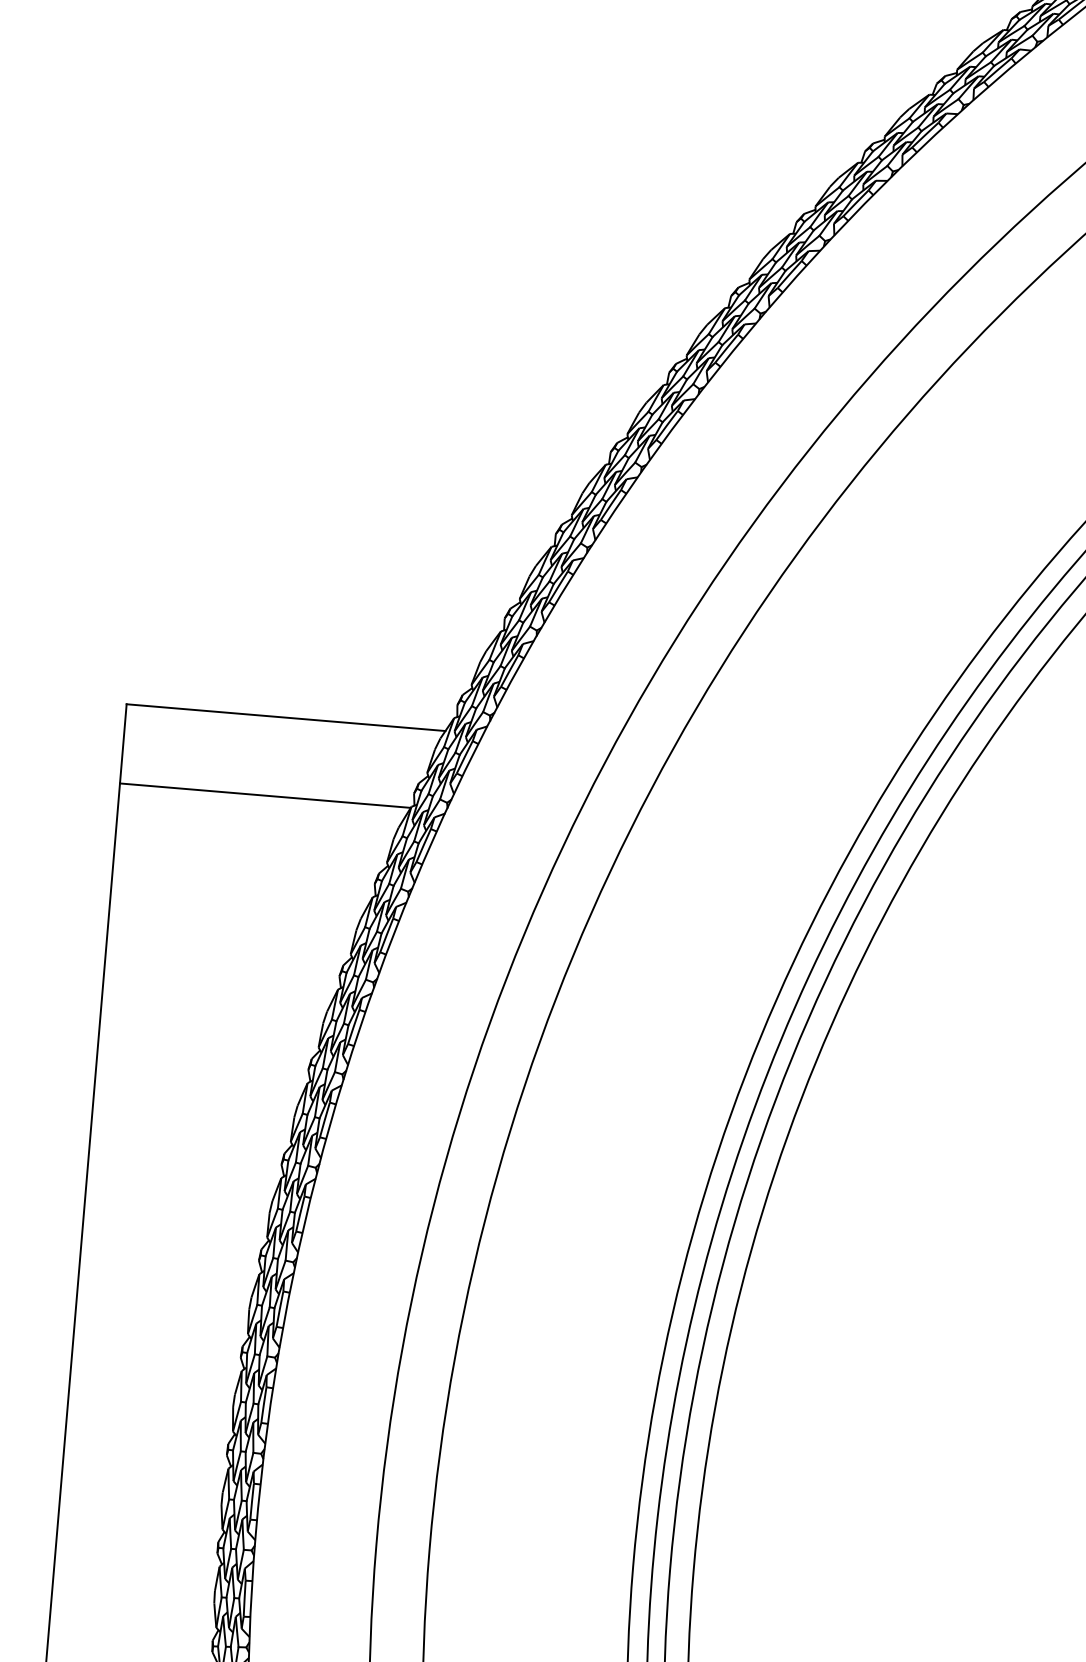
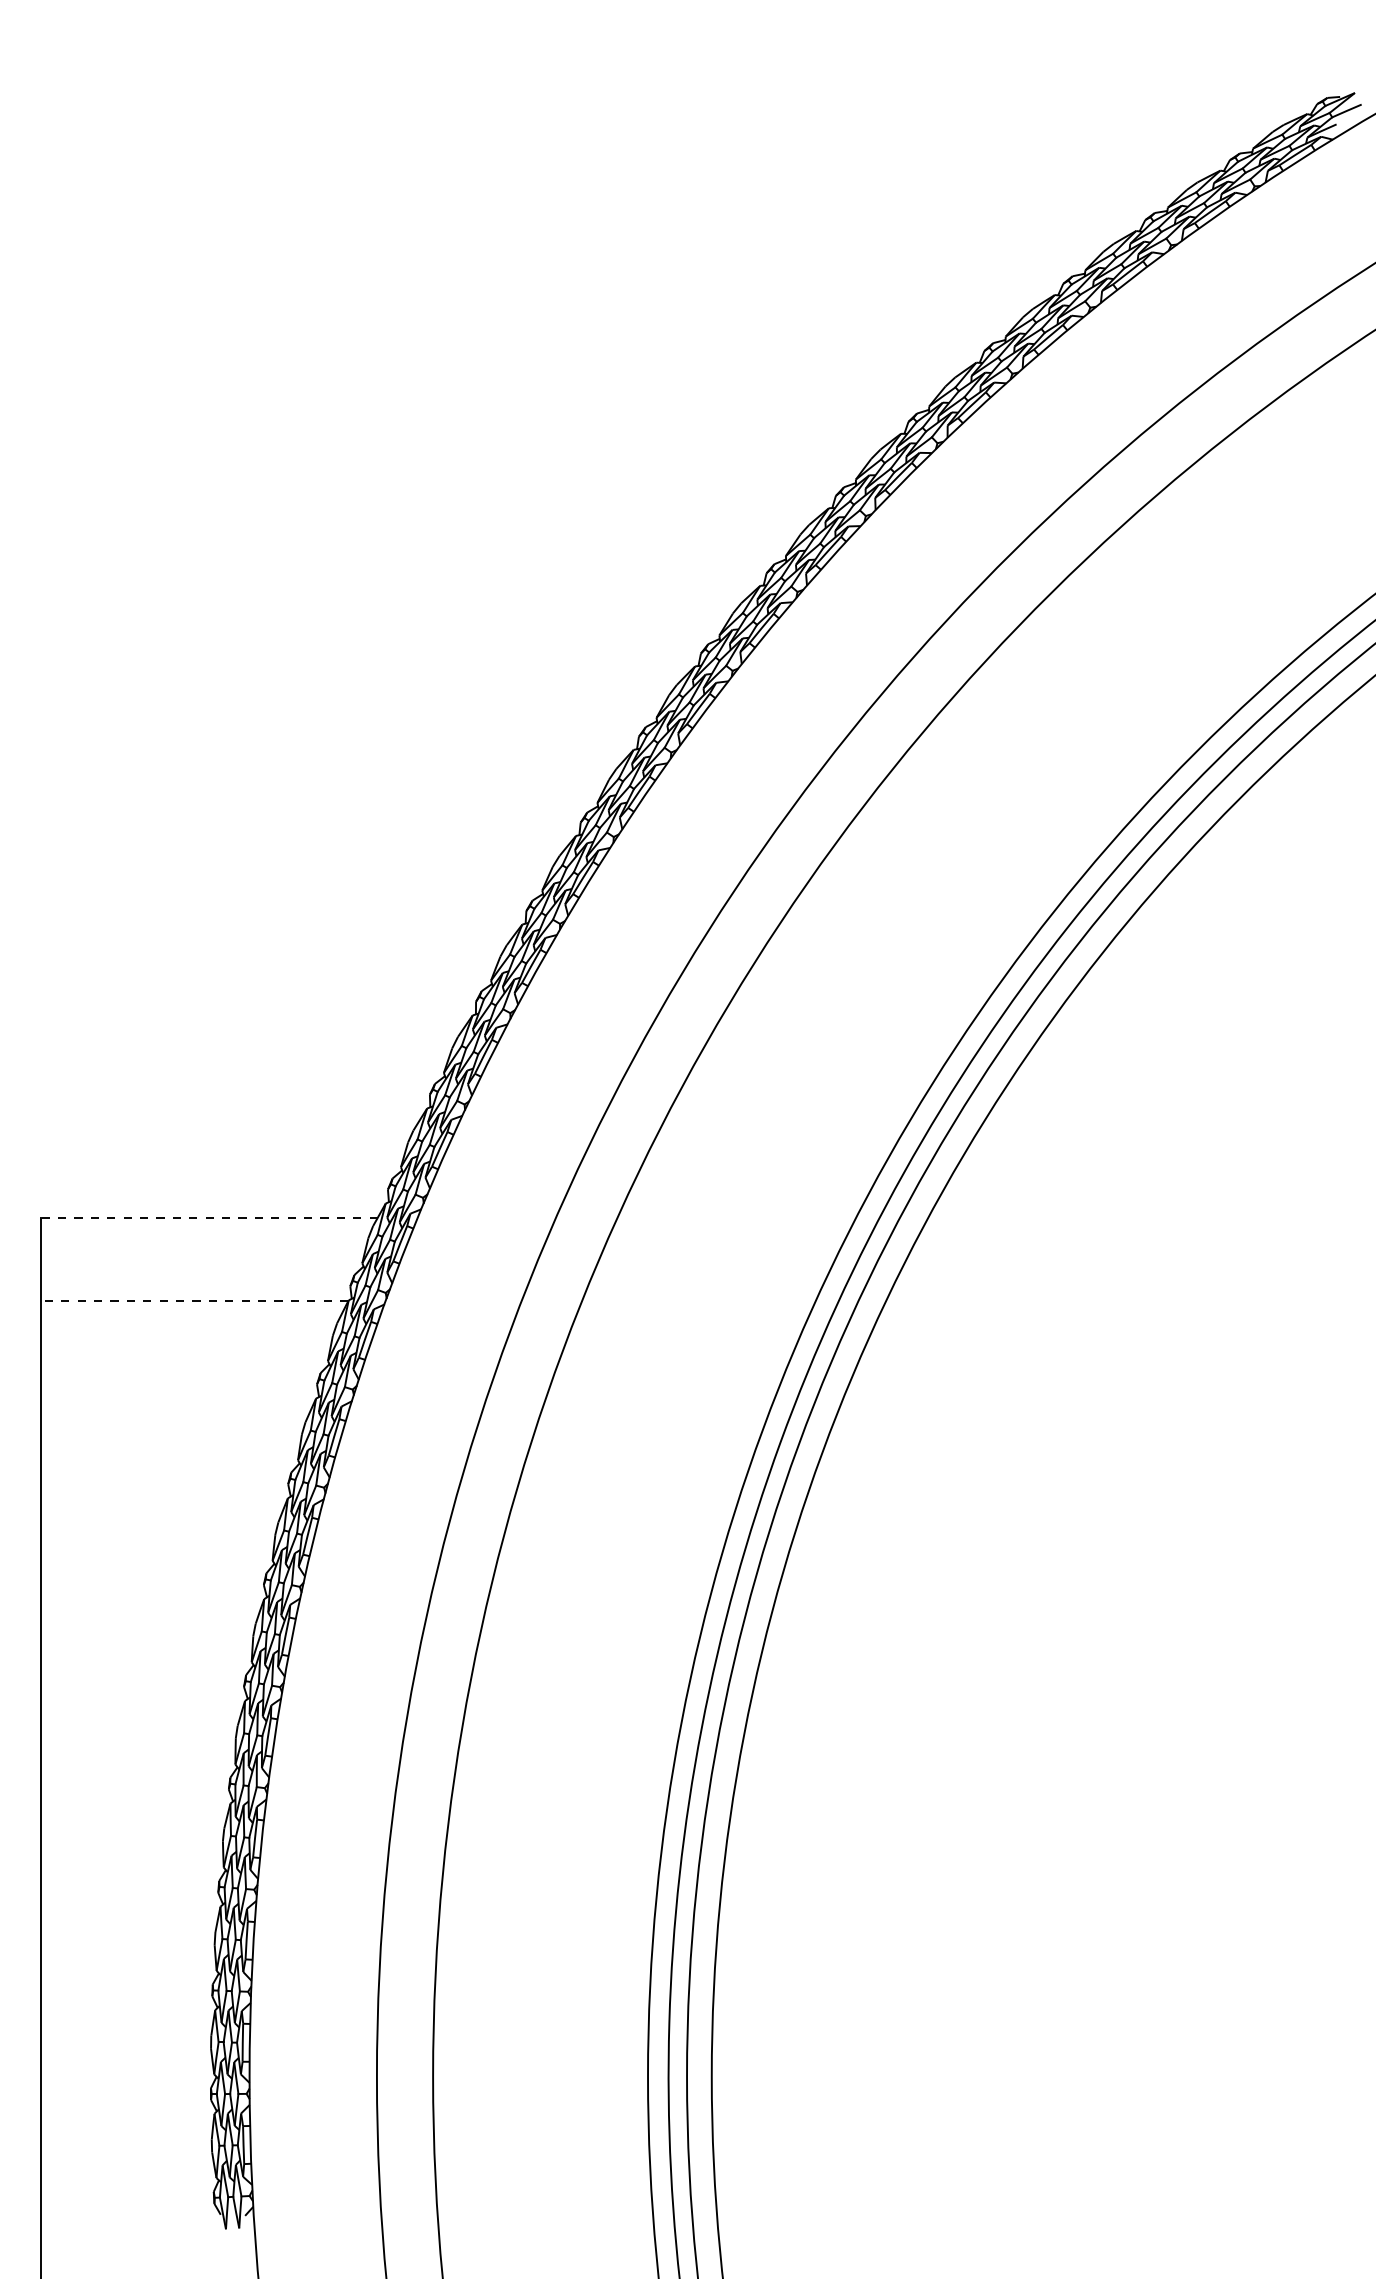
line: (285, 717) -> (208, 1217), solid -> dashed
line: (265, 795) -> (194, 1301), solid -> dashed

